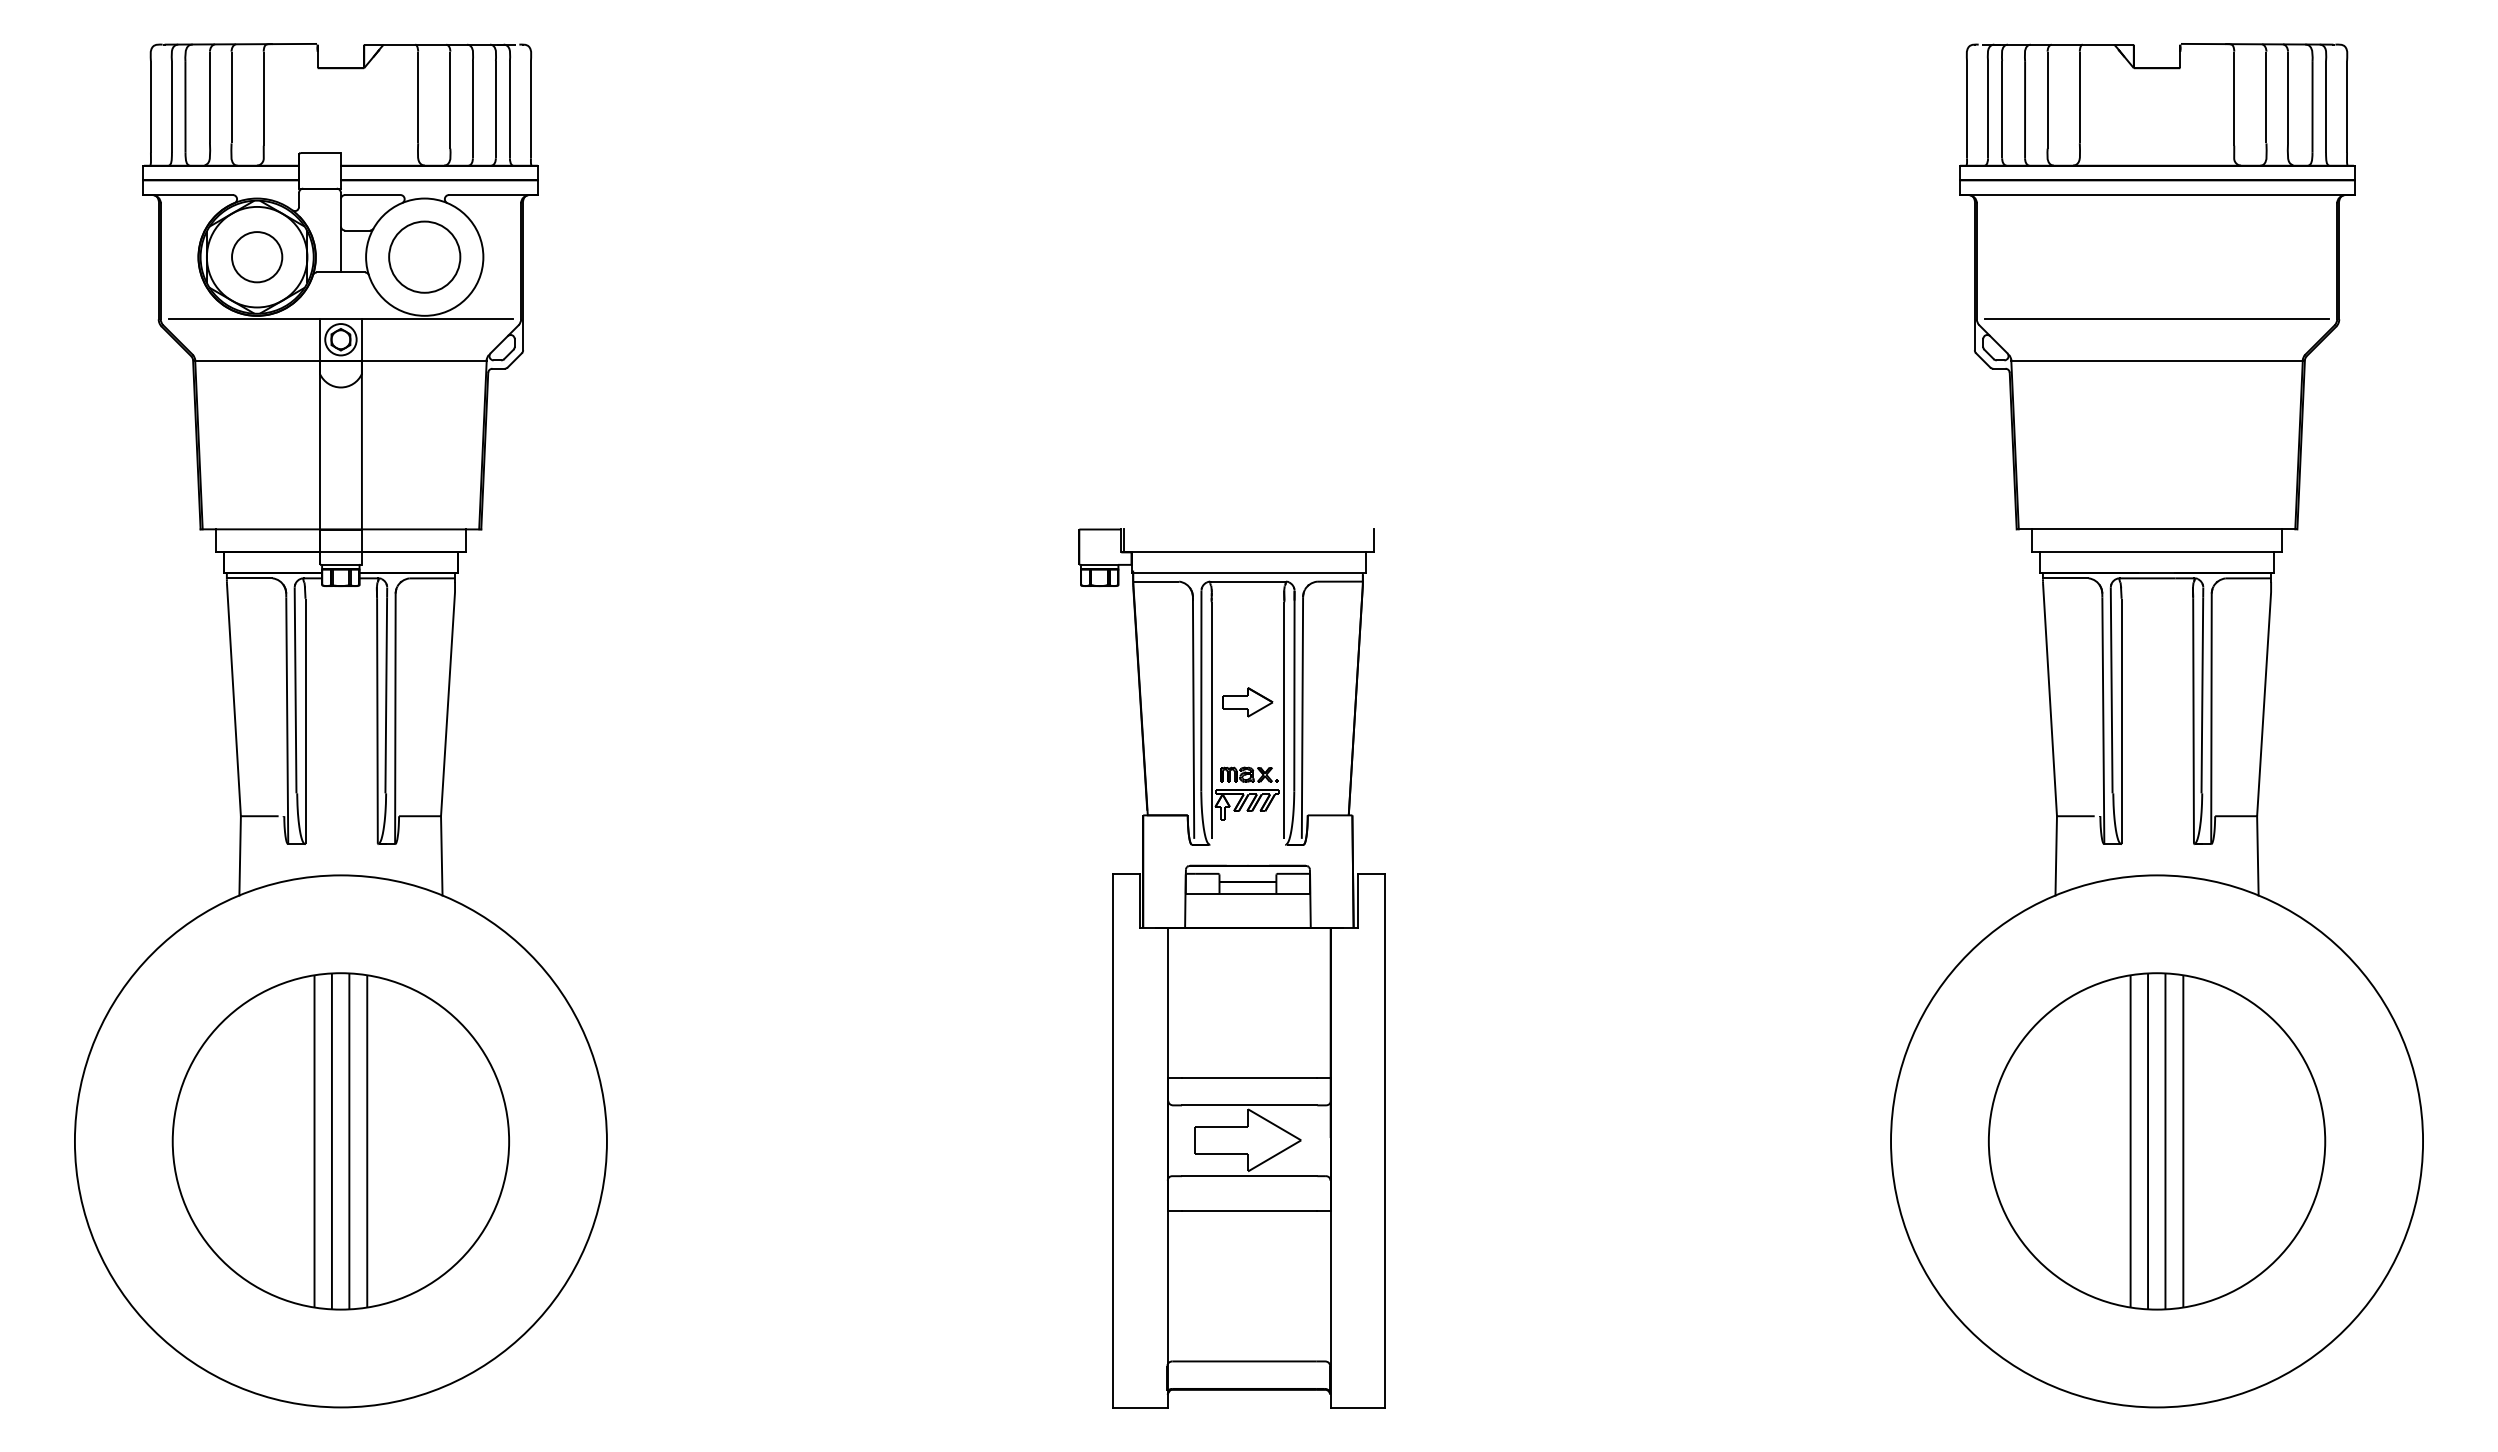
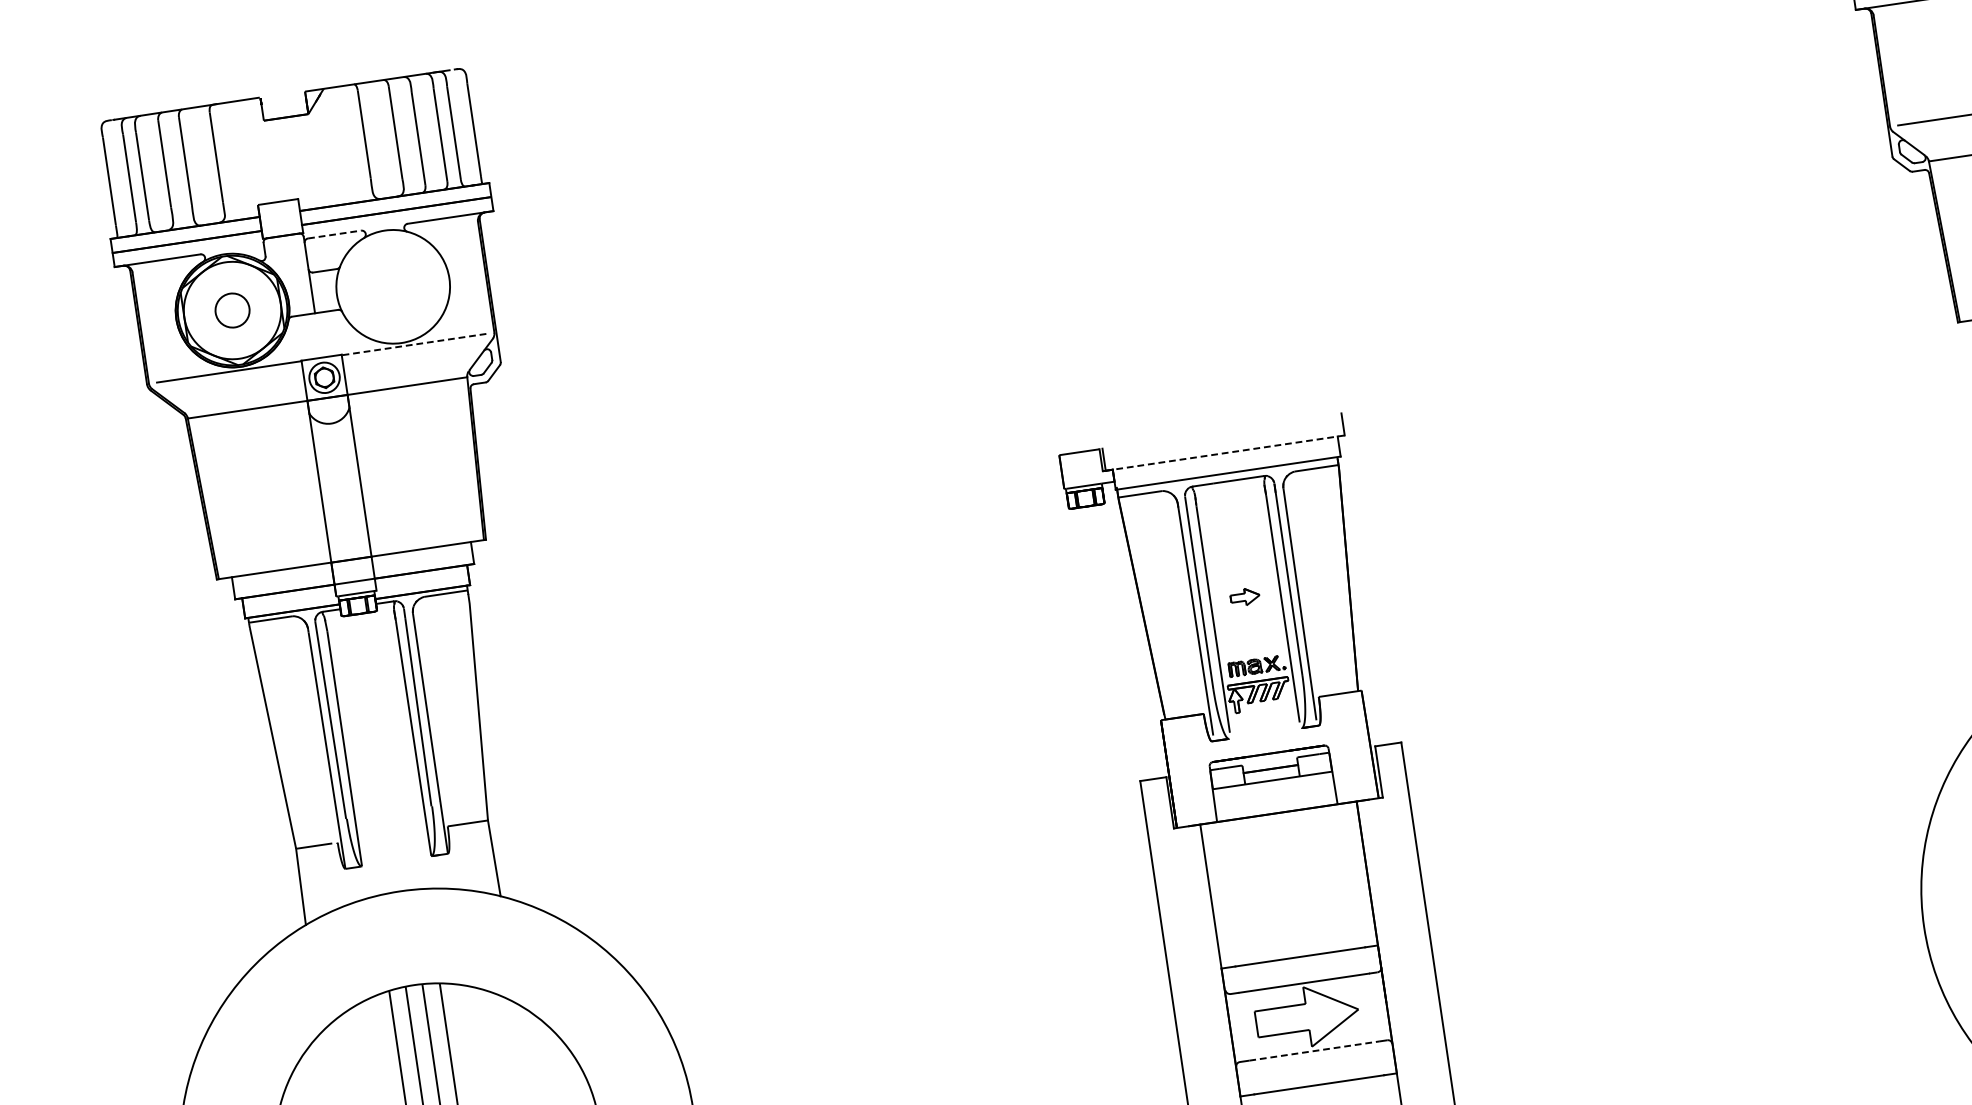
line: (372, 195) -> (334, 235), solid -> dashed
circle: (424, 256) -> (392, 286), removed
circle: (257, 257) -> (232, 310), size x0.7
line: (436, 319) -> (413, 344), solid -> dashed
line: (1249, 552) -> (1225, 453), solid -> dashed
part: (1247, 702) -> (1245, 597), size x0.6
line: (1249, 1176) -> (1314, 1051), solid -> dashed

